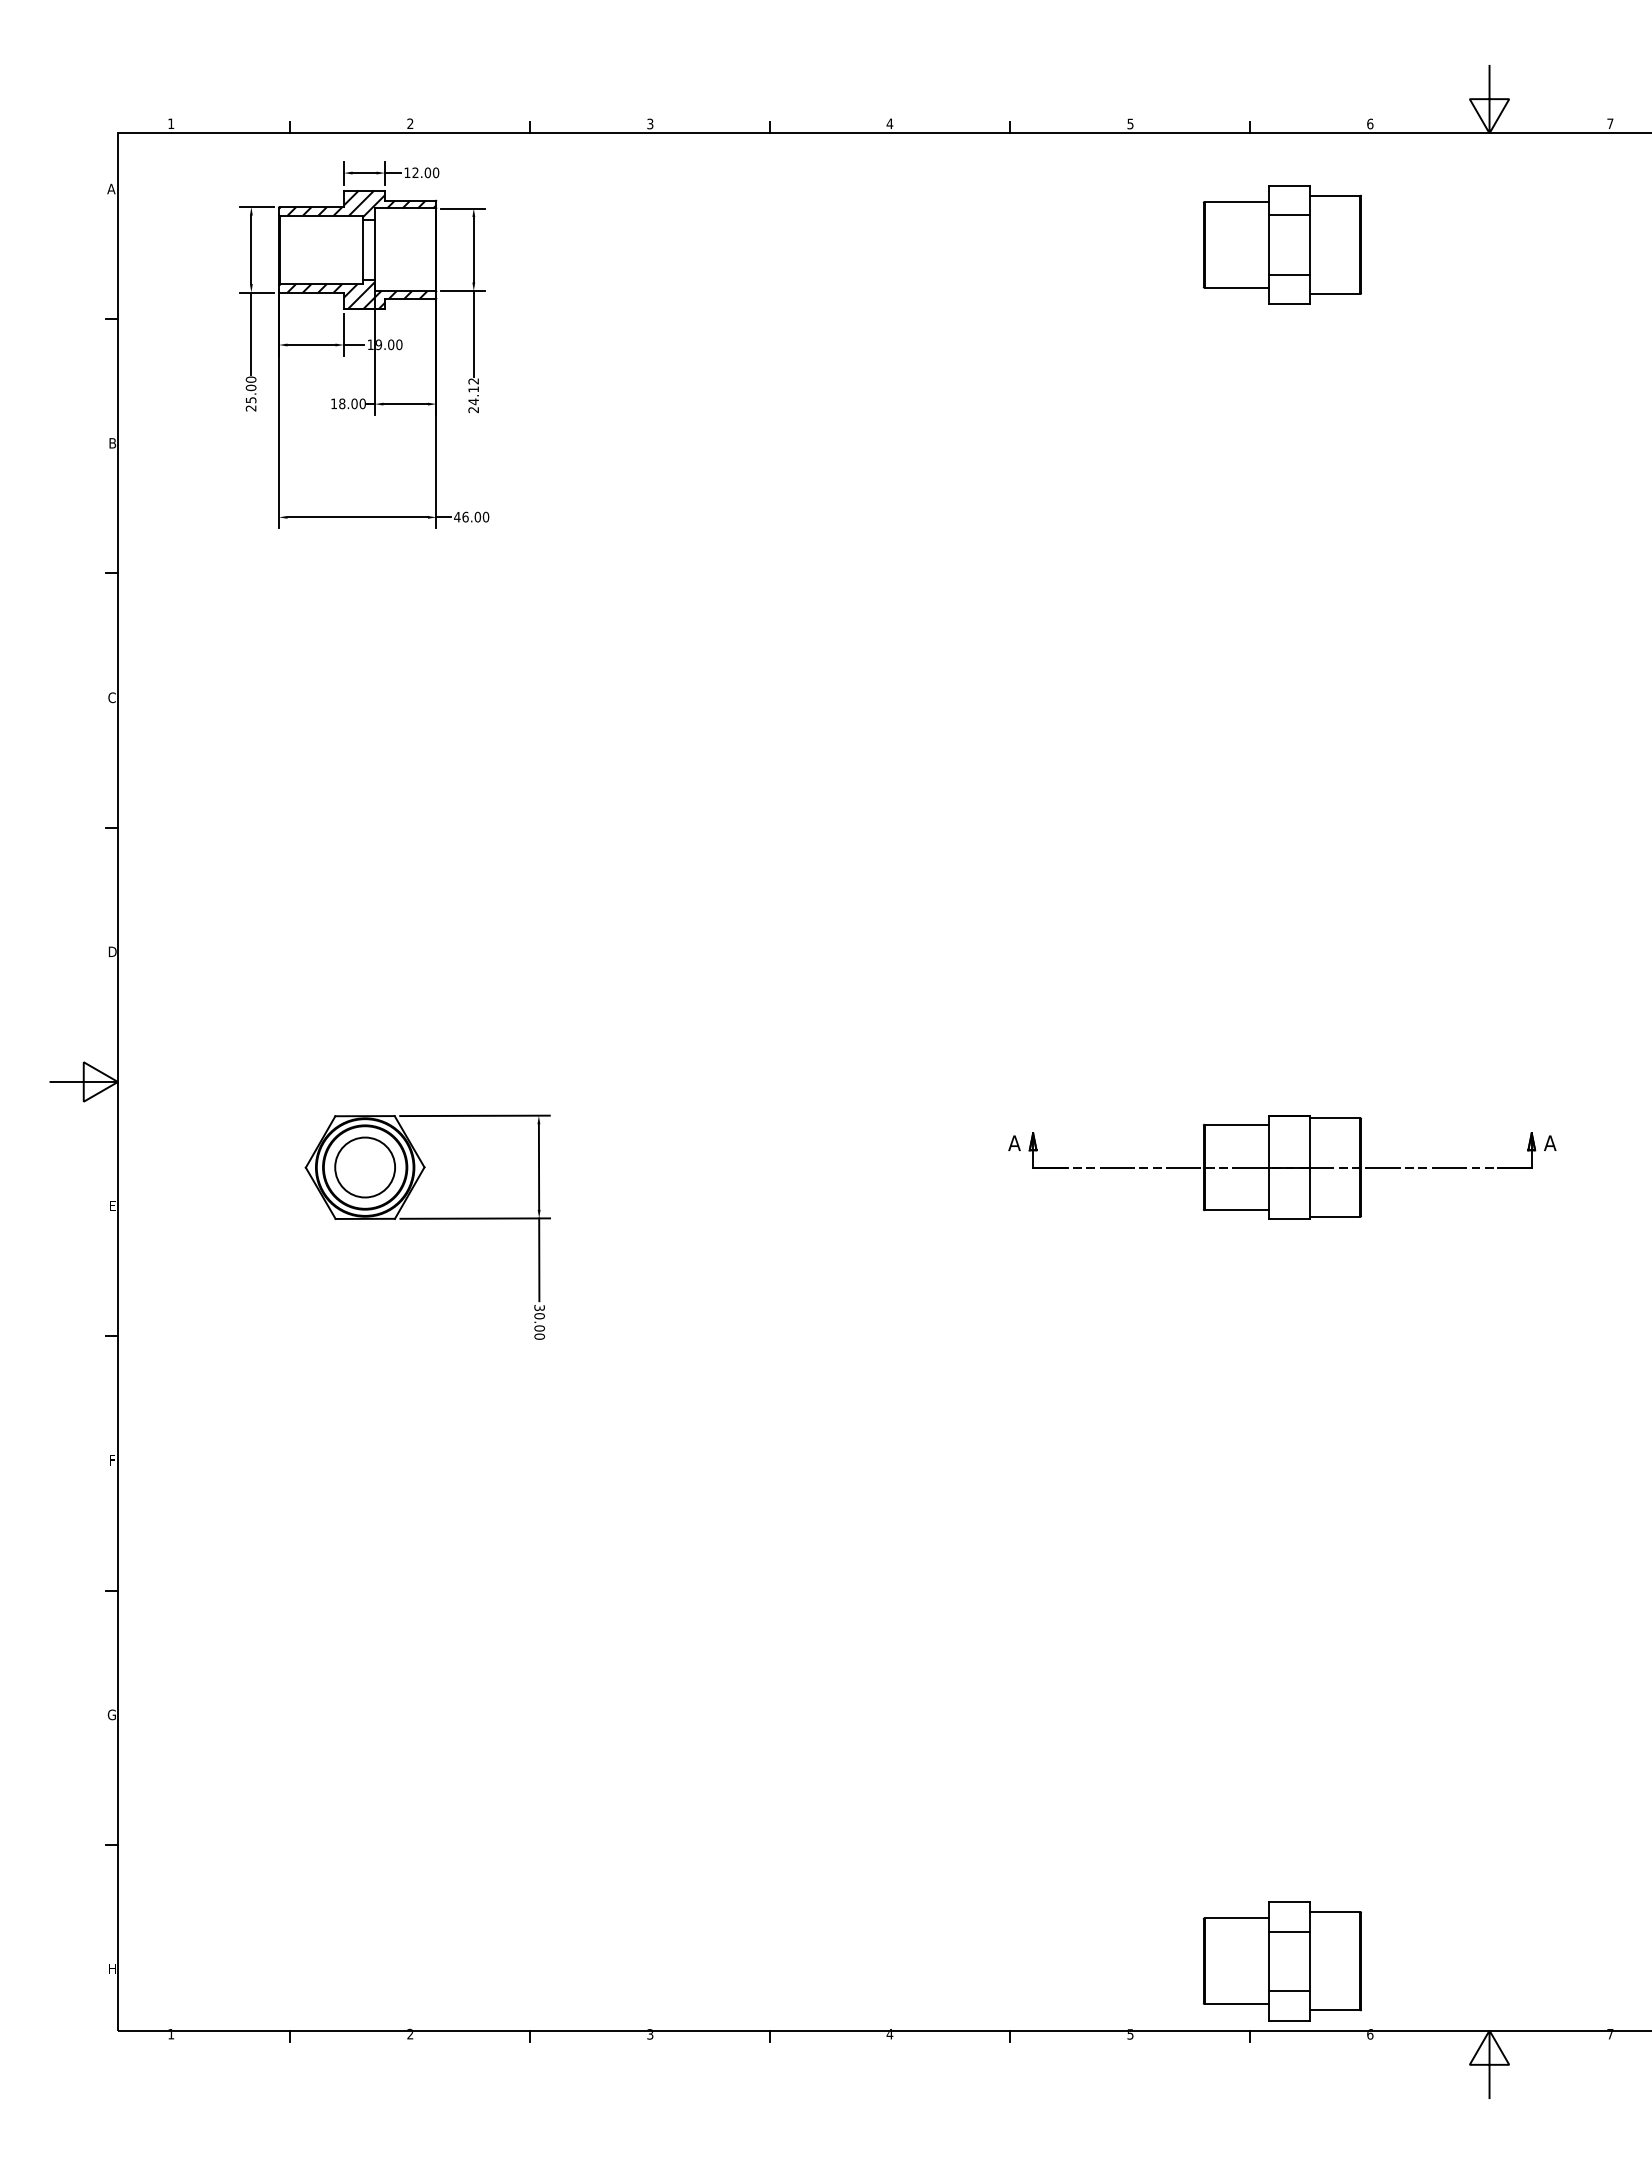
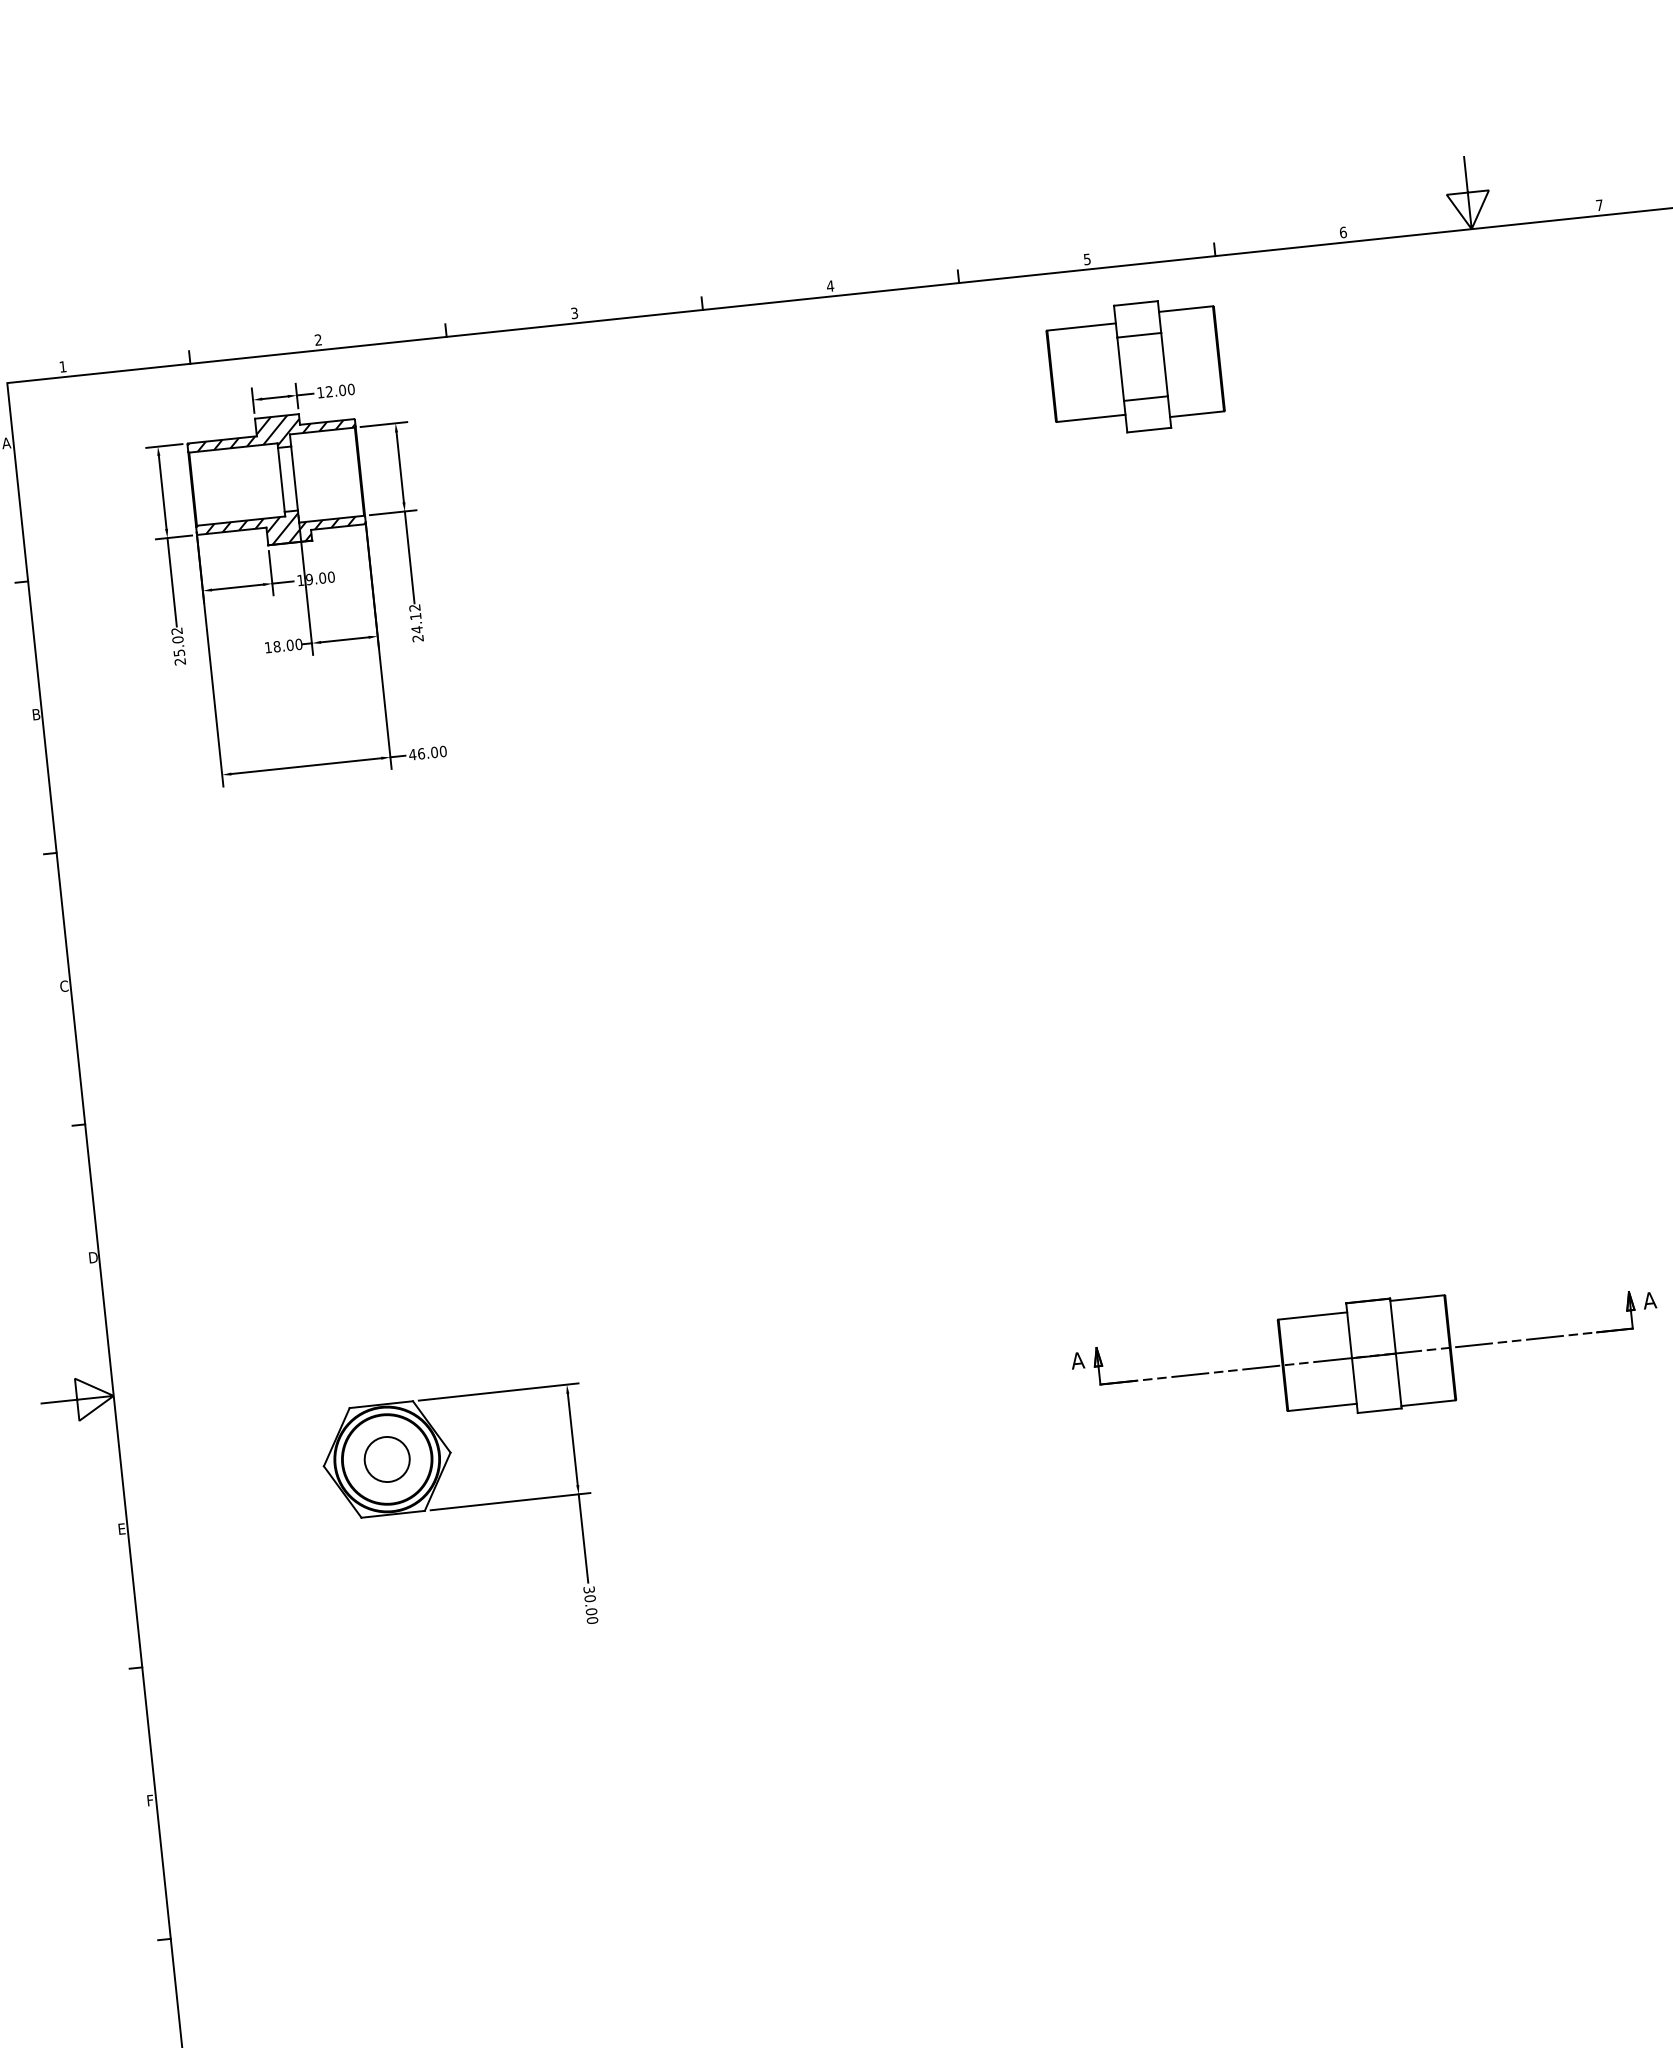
part: (1281, 244) -> (1134, 367), moved
text: (250, 379) -> (176, 630), 25.00 -> 25.02
circle: (365, 1167) -> (387, 1459), size x0.7

